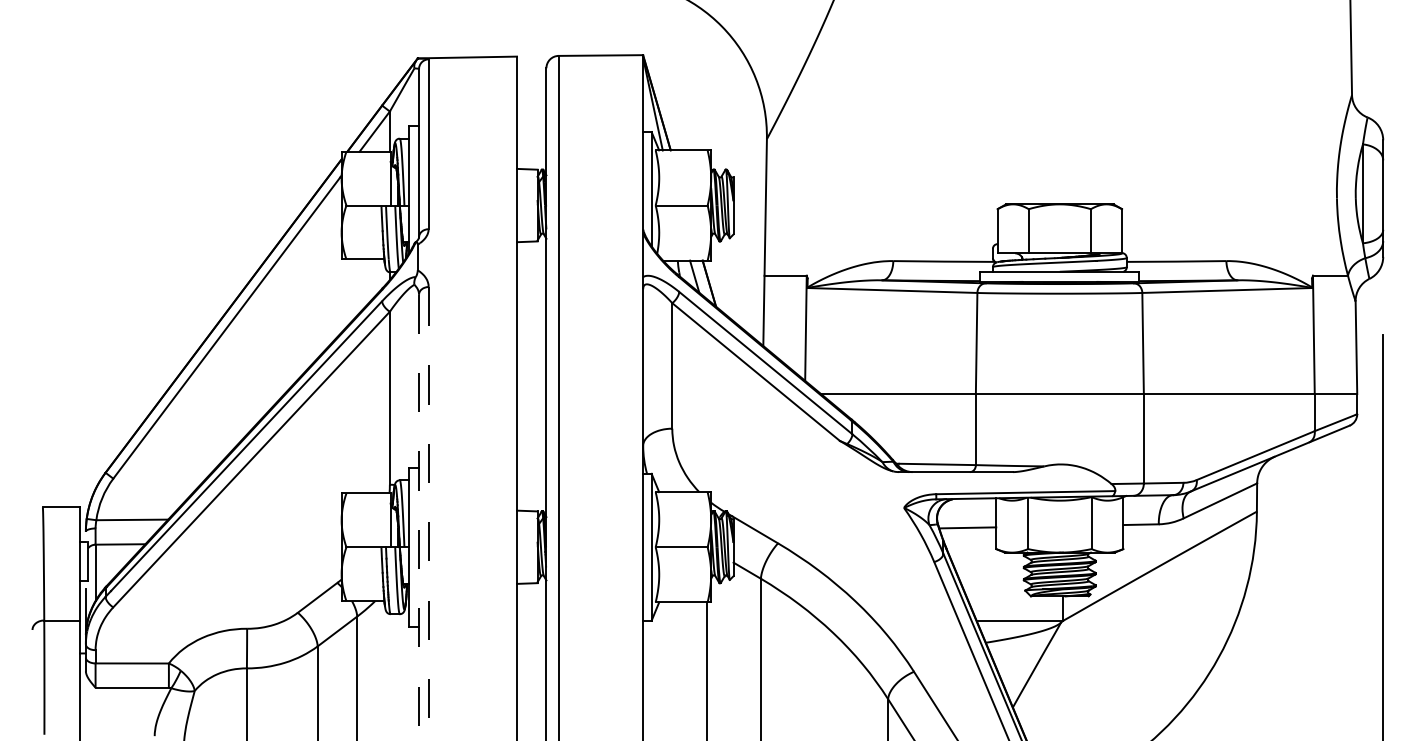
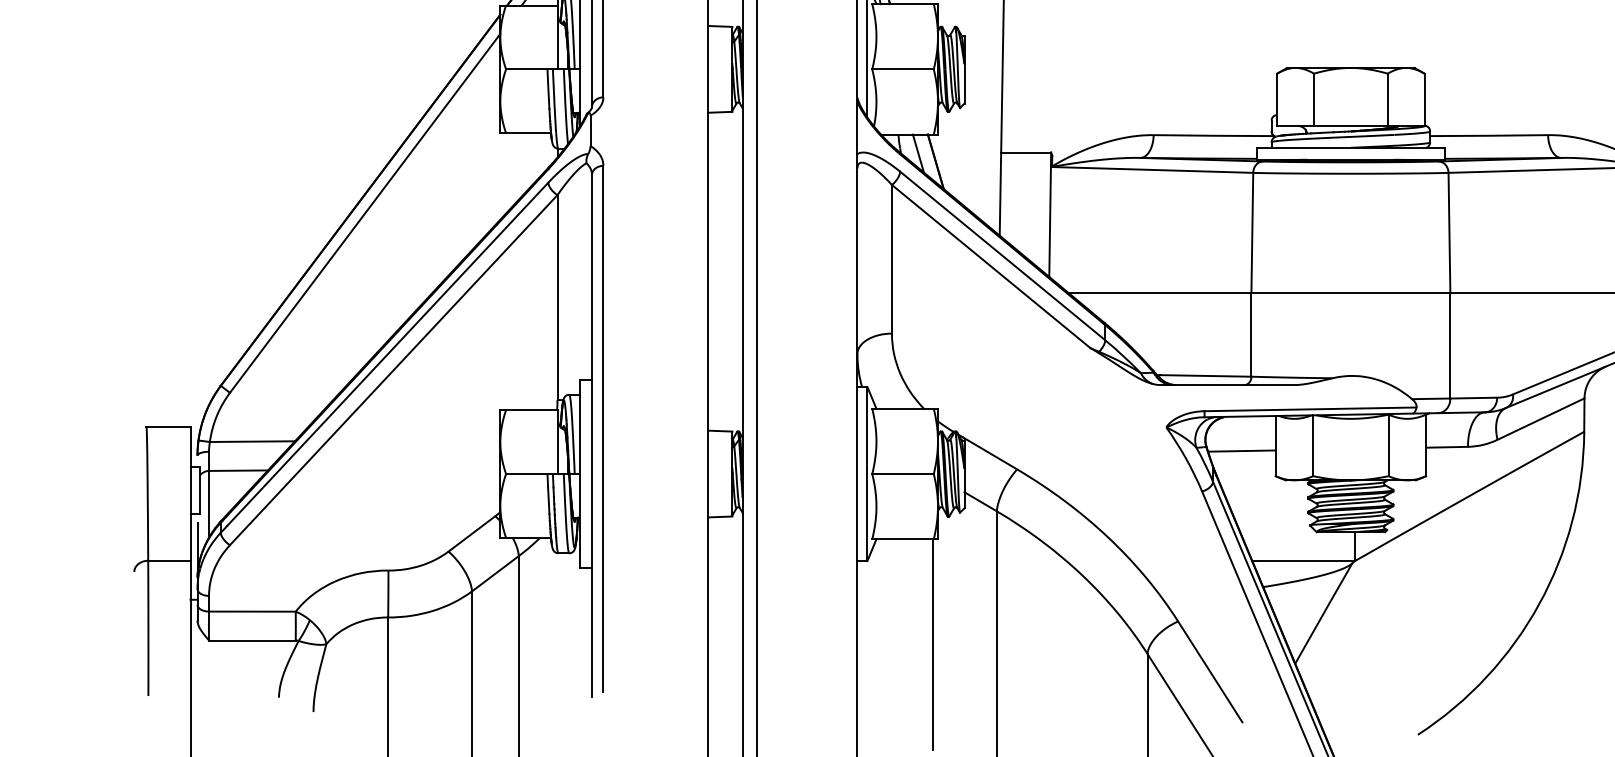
line: (428, 509) -> (603, 429), dashed -> solid
line: (419, 515) -> (592, 436), dashed -> solid

